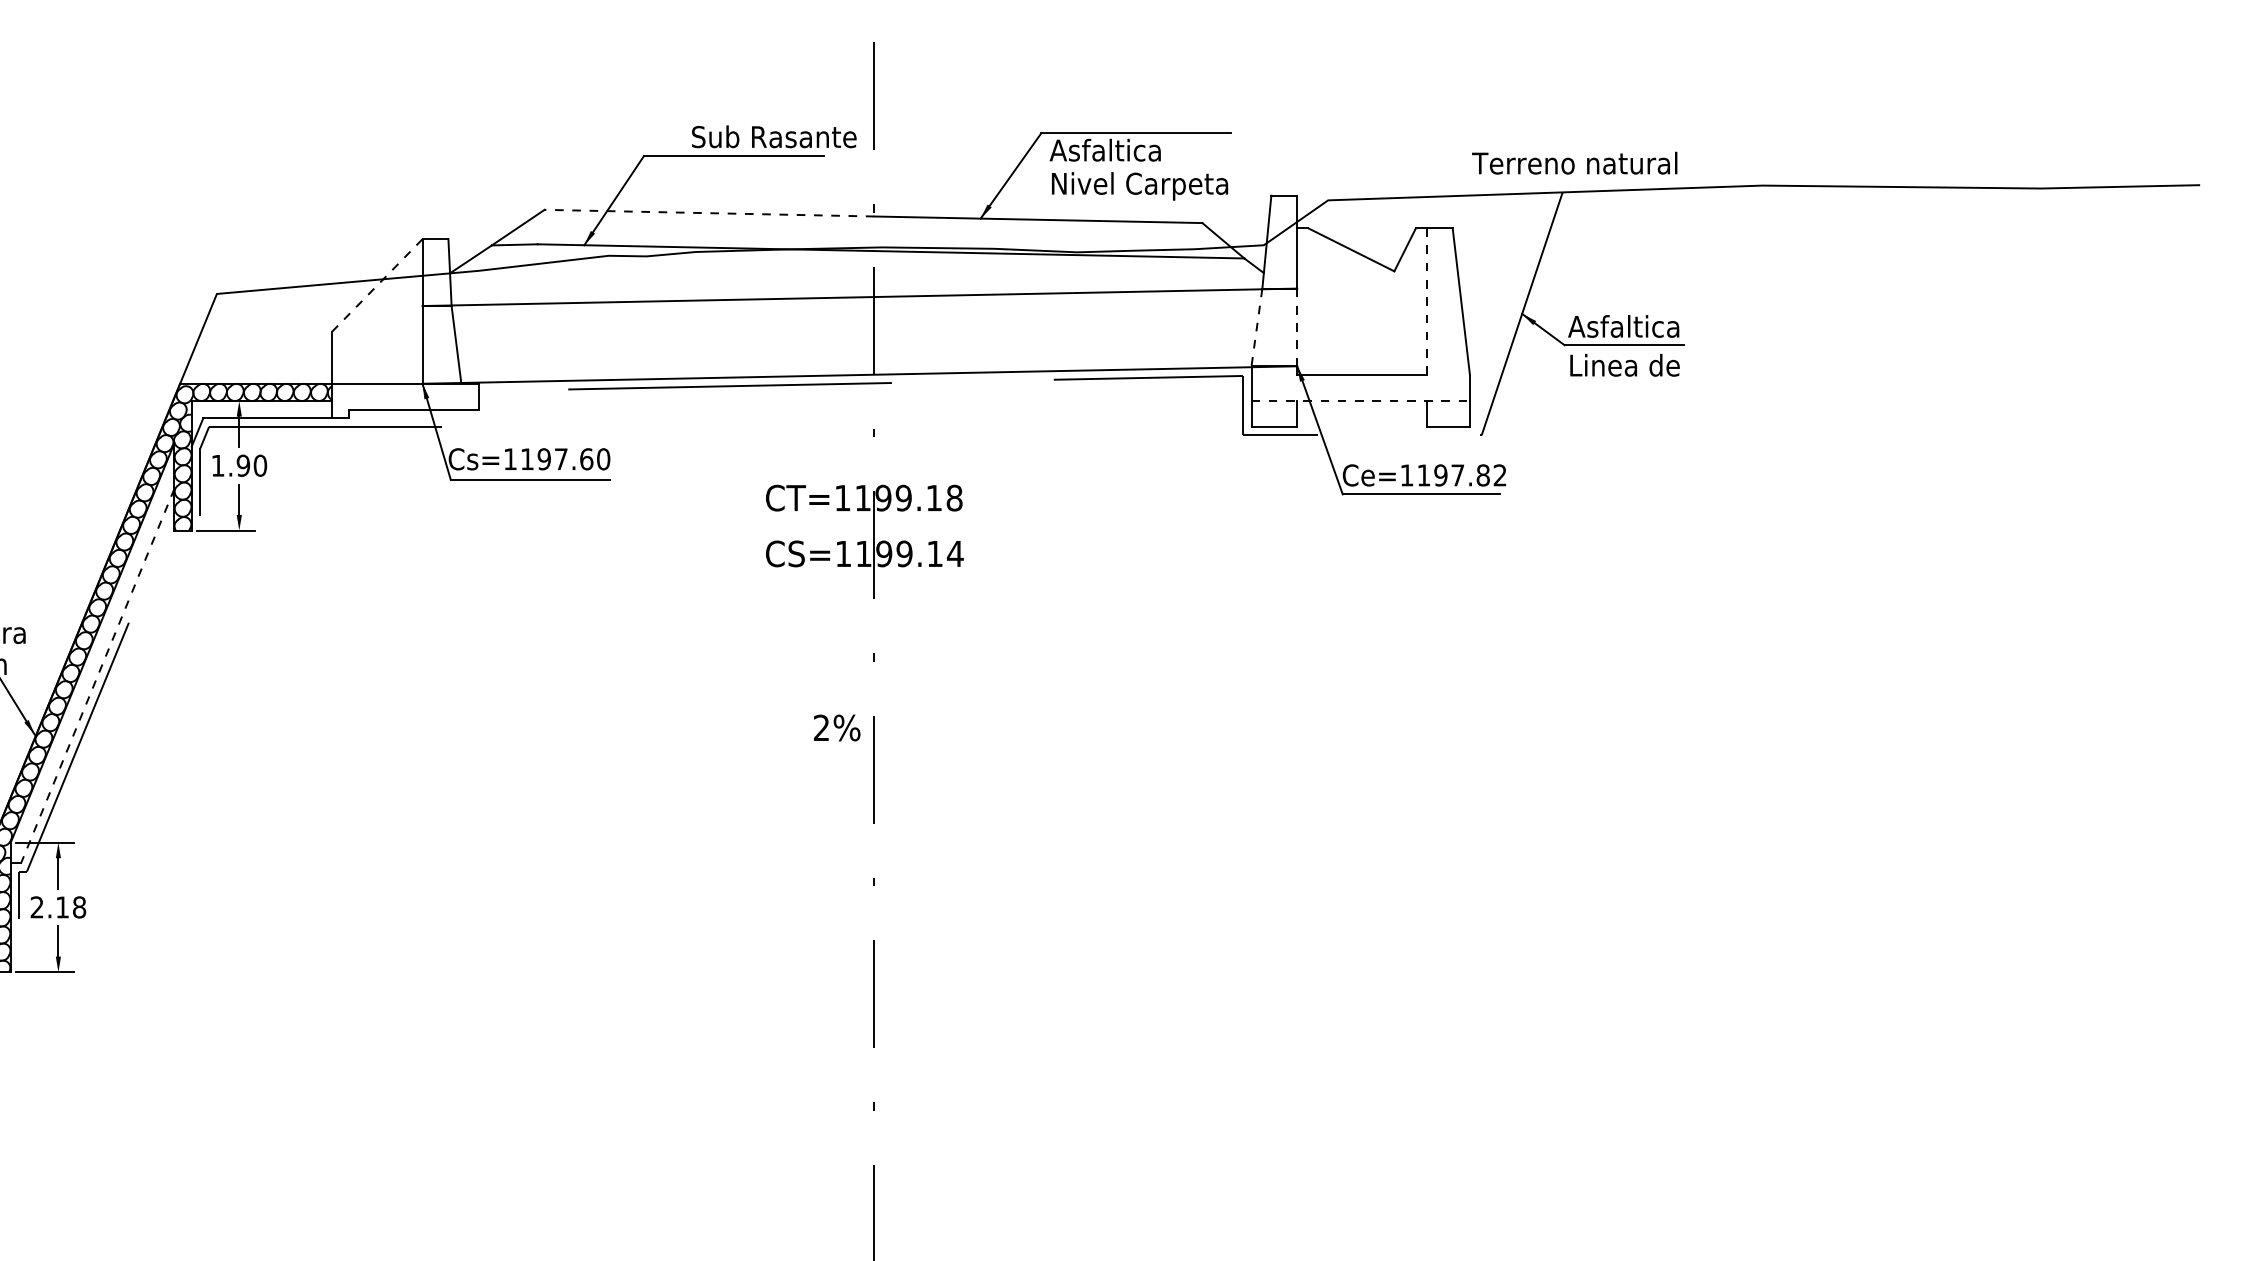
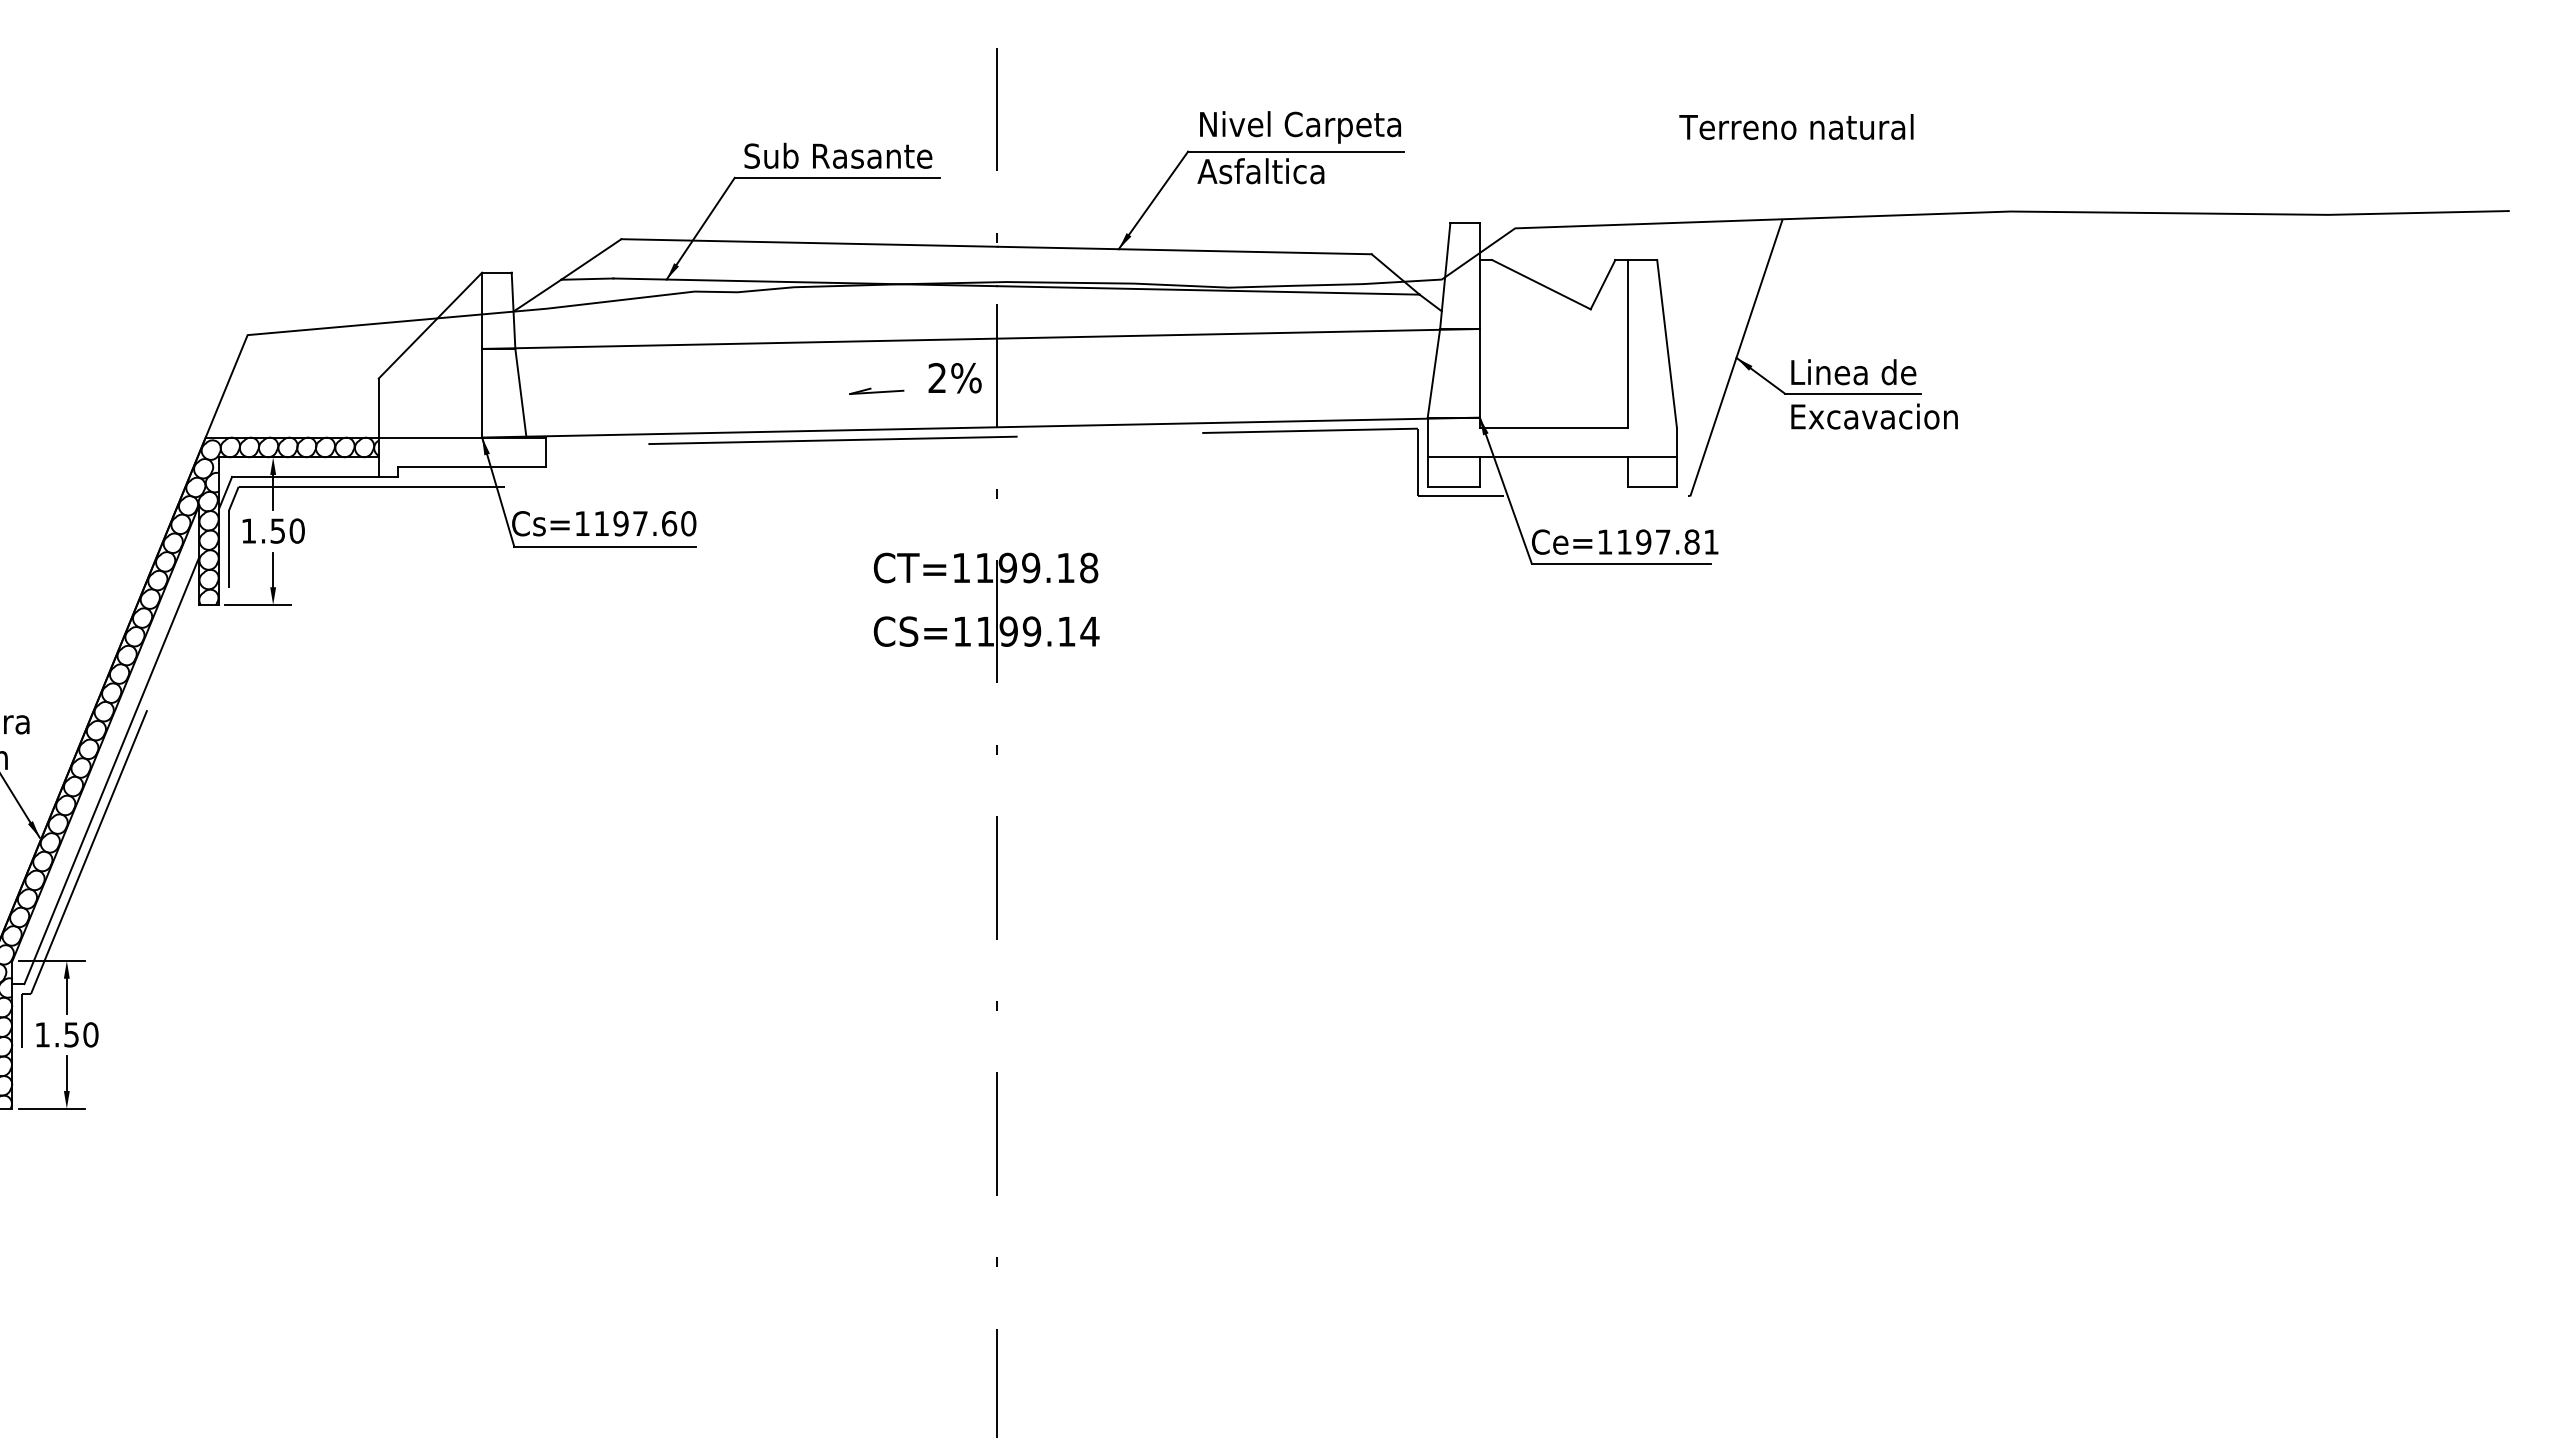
text: (774, 136) -> (838, 155), moved
text: (1574, 162) -> (1796, 126), moved
text: (1139, 186) -> (1300, 127), moved
line: (709, 212) -> (809, 242), dashed -> solid
line: (377, 285) -> (430, 325), dashed -> solid
line: (1426, 301) -> (1627, 343), dashed -> solid
line: (1296, 326) -> (1479, 372), dashed -> solid
text: (1623, 326) -> (1852, 372), Asfaltica -> Linea de
line: (1256, 327) -> (1433, 373), dashed -> solid
part: (768, 342) -> (876, 390), added
text: (1644, 365) -> (1875, 416), Linea de -> Excavacion
line: (1360, 401) -> (1552, 457), dashed -> solid
text: (243, 465) -> (277, 530), 1.90 -> 1.50
text: (1500, 474) -> (1711, 541), Ce=1197.82 -> Ce=1197.81
line: (97, 675) -> (111, 770), dashed -> solid
text: (836, 728) -> (954, 378), moved
text: (58, 907) -> (66, 1034), 2.18 -> 1.50

